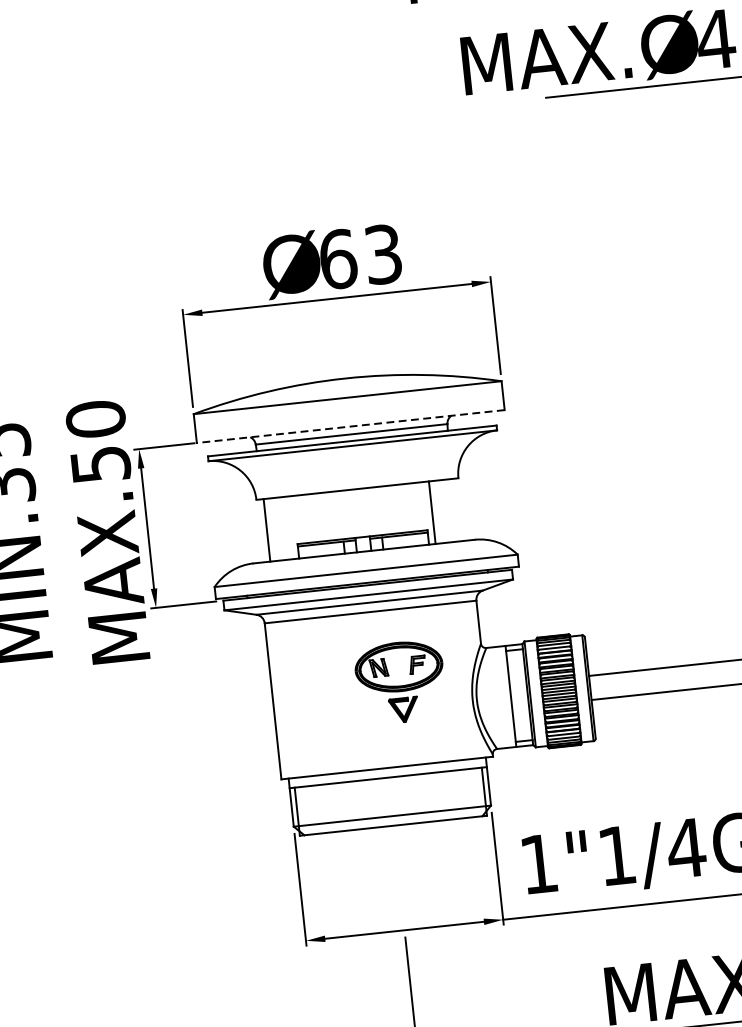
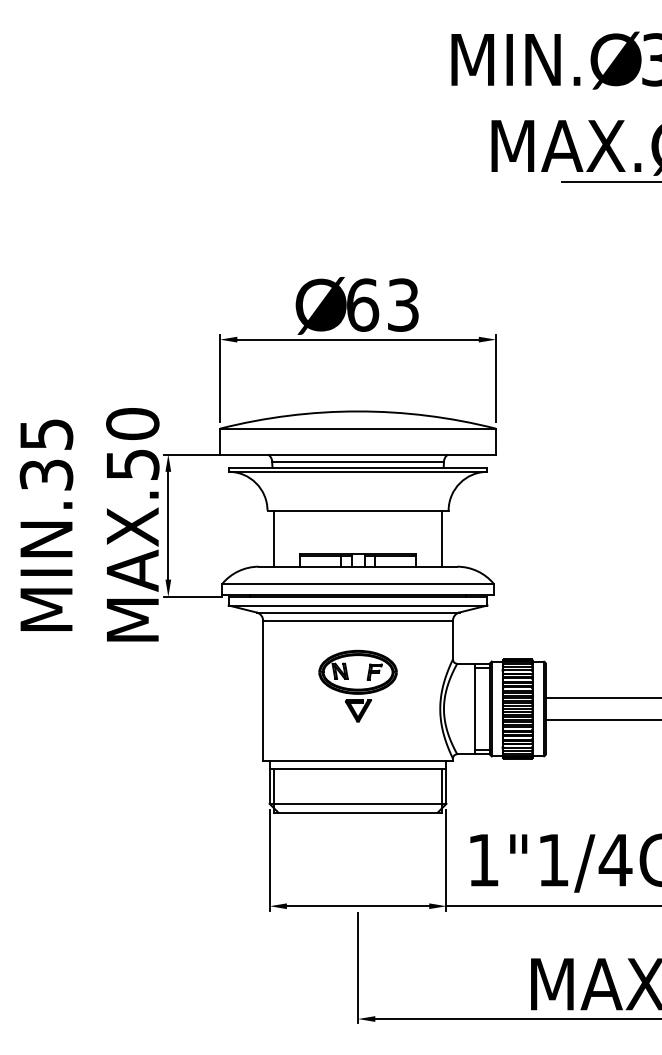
line: (351, 426) -> (358, 454), dashed -> solid
line: (432, 512) -> (442, 538), moved
part: (399, 681) -> (357, 685), moved

